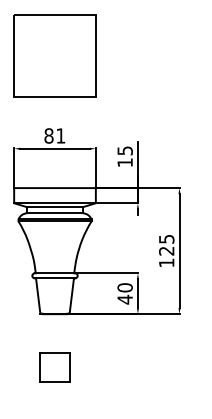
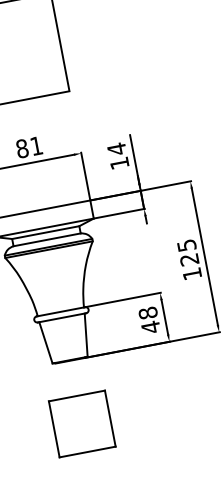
text: (124, 150) -> (116, 148), 15 -> 14
text: (124, 287) -> (147, 312), 40 -> 48
part: (54, 367) -> (81, 424), size x1.6

